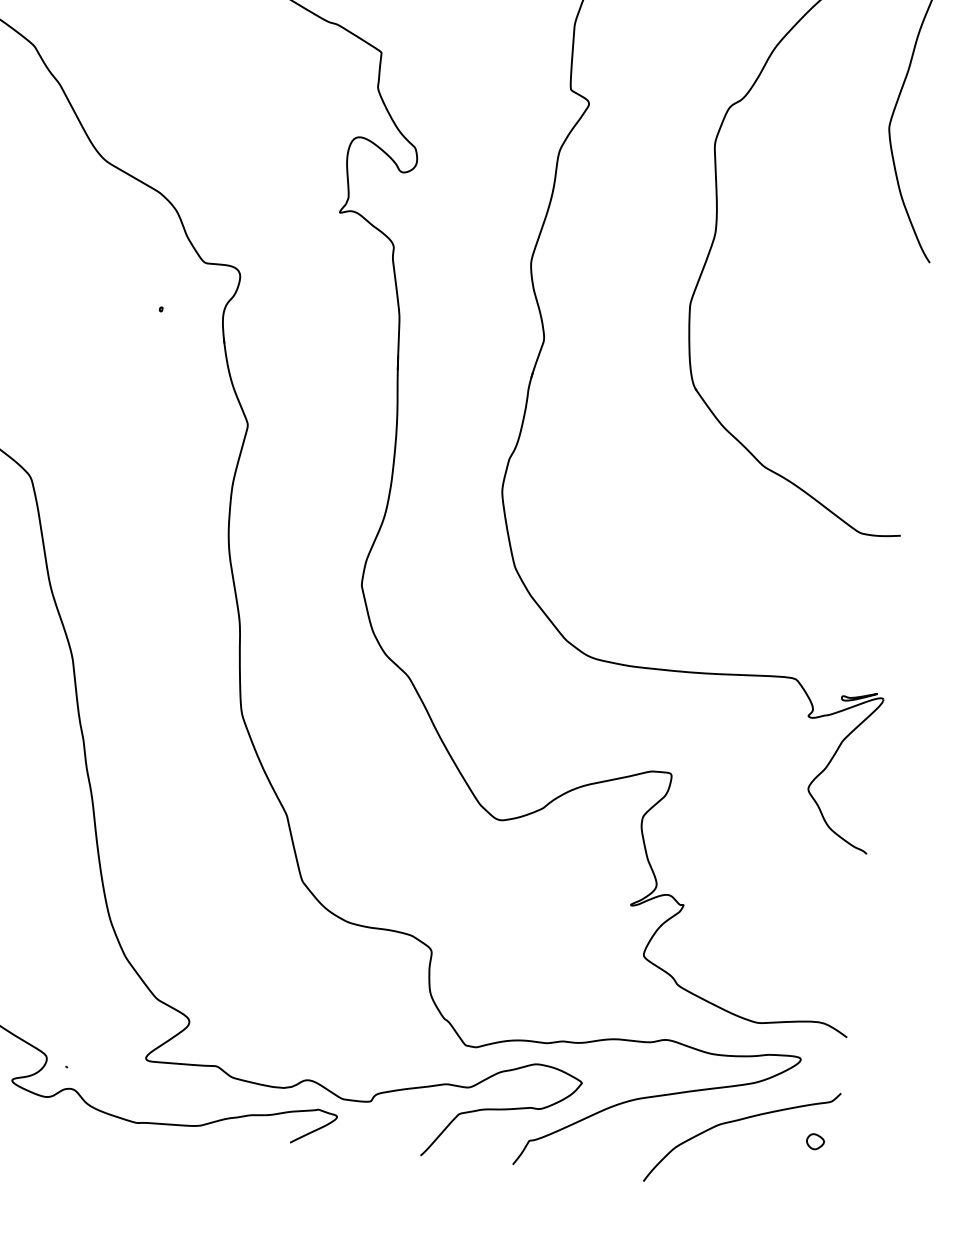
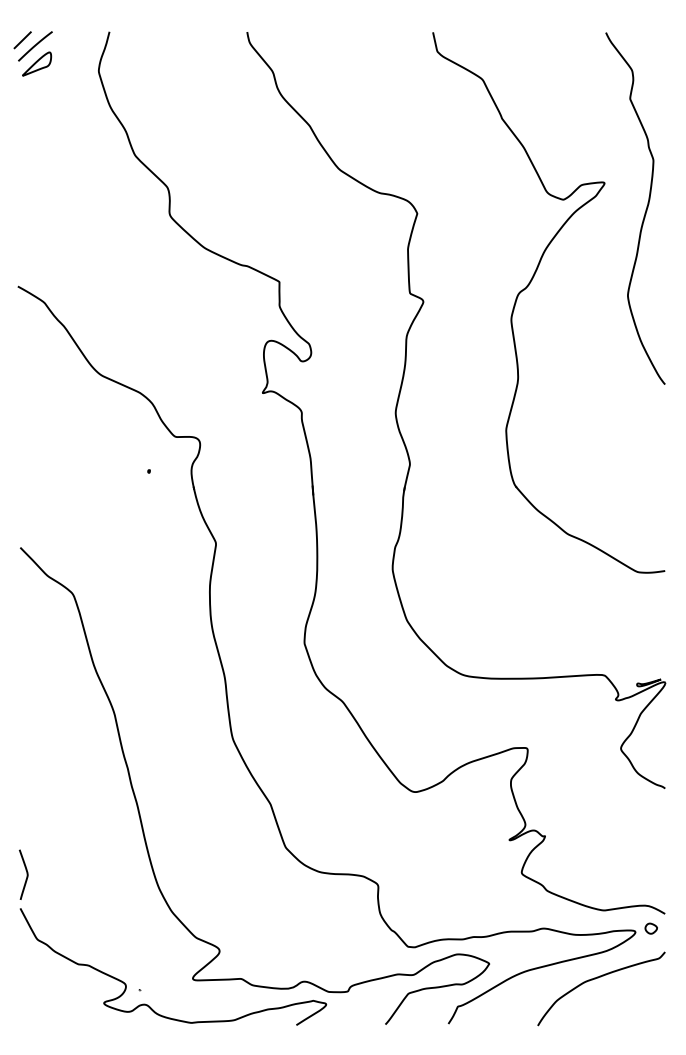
part: (814, 1141) -> (650, 928), moved

